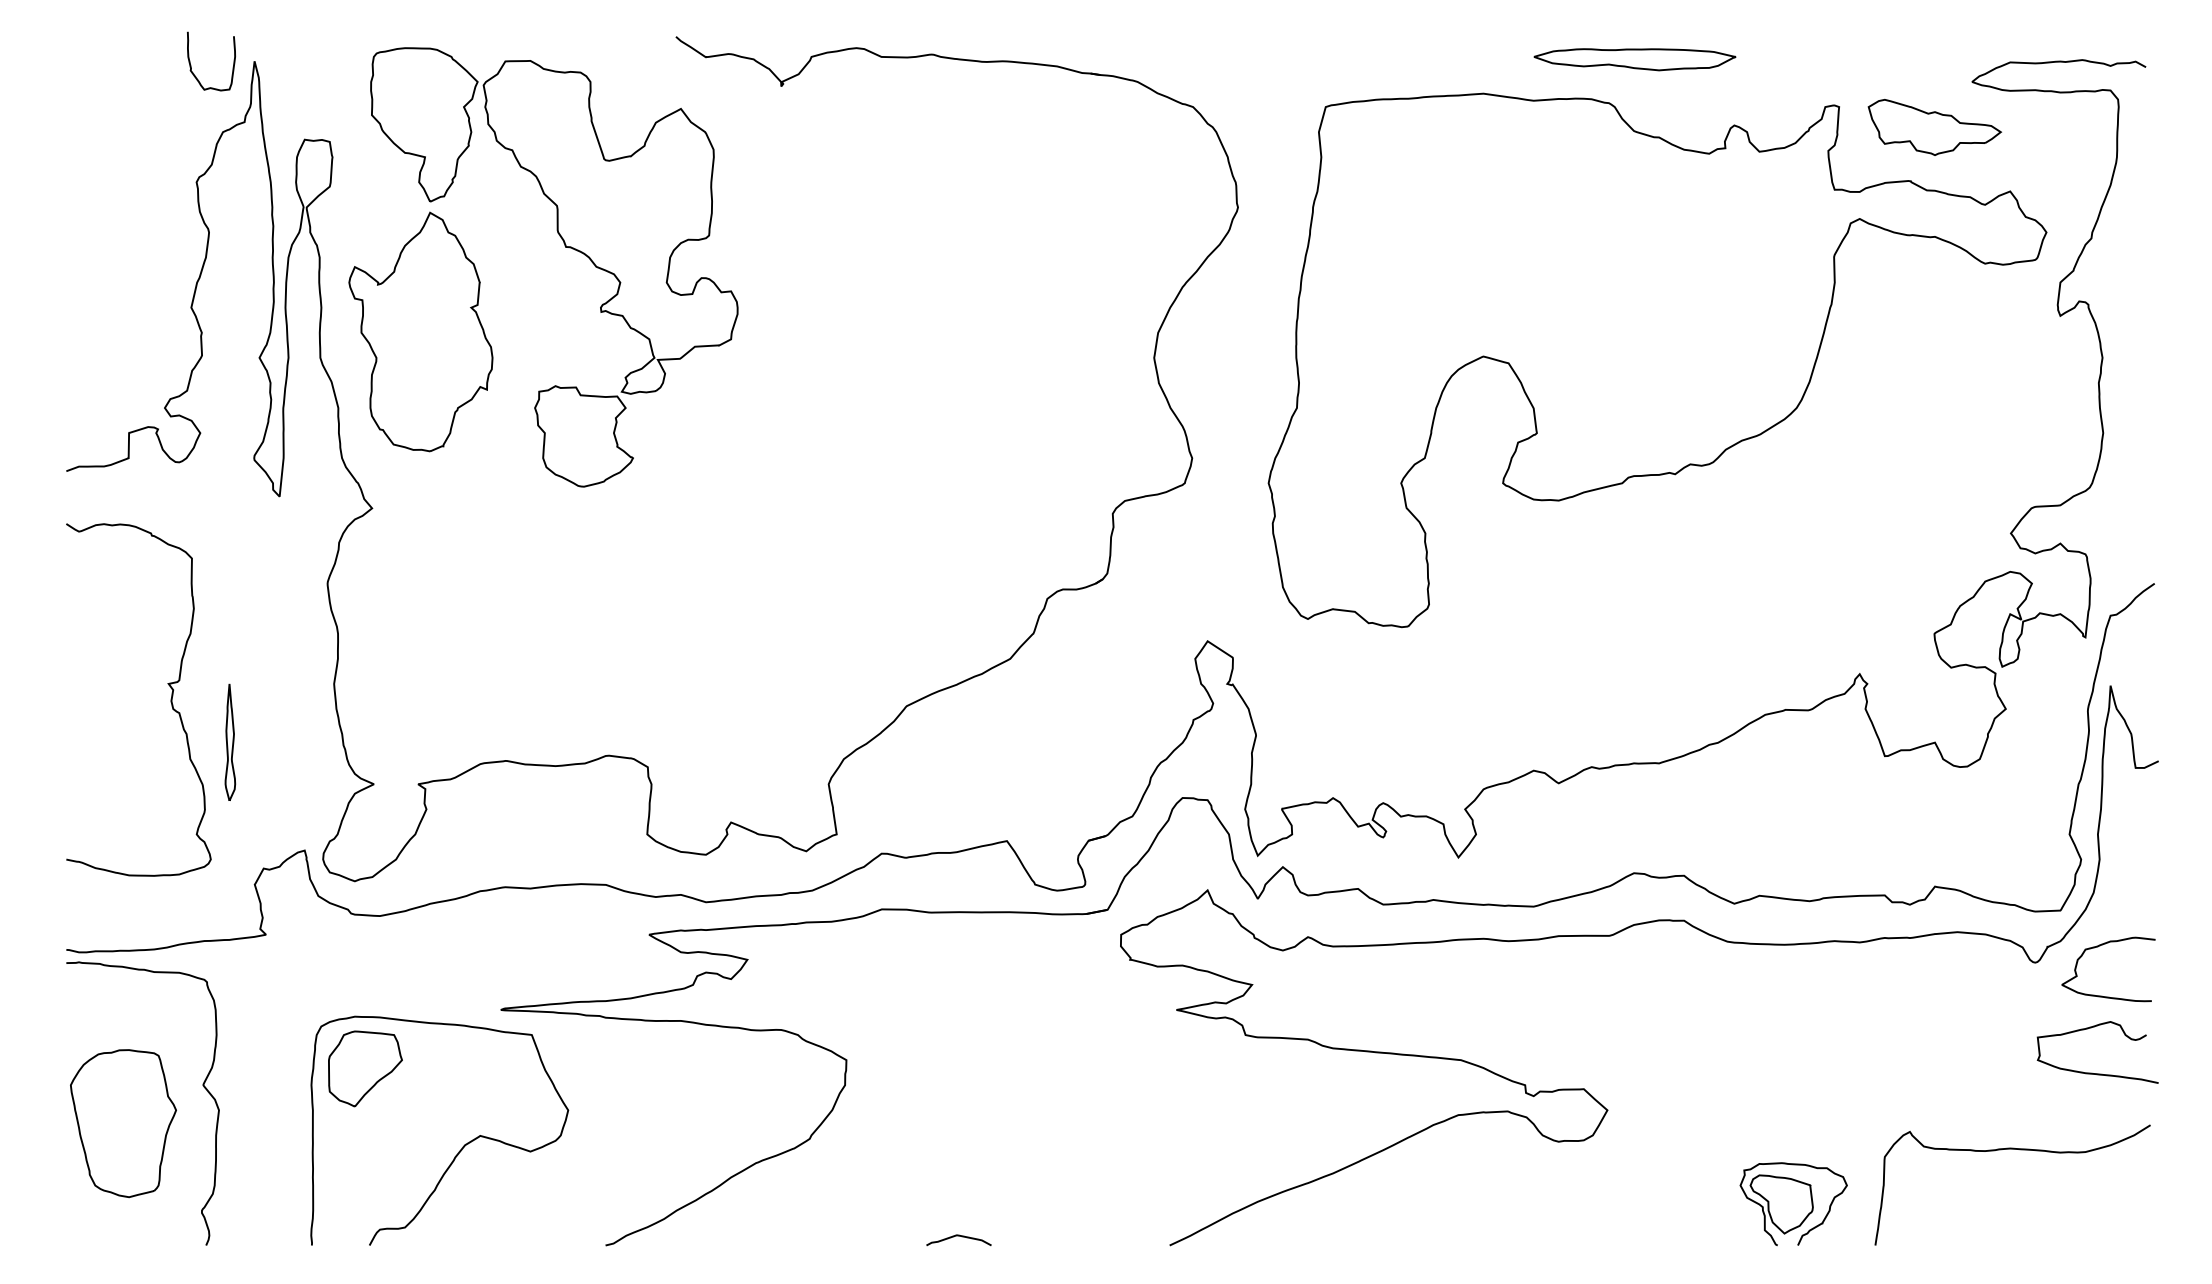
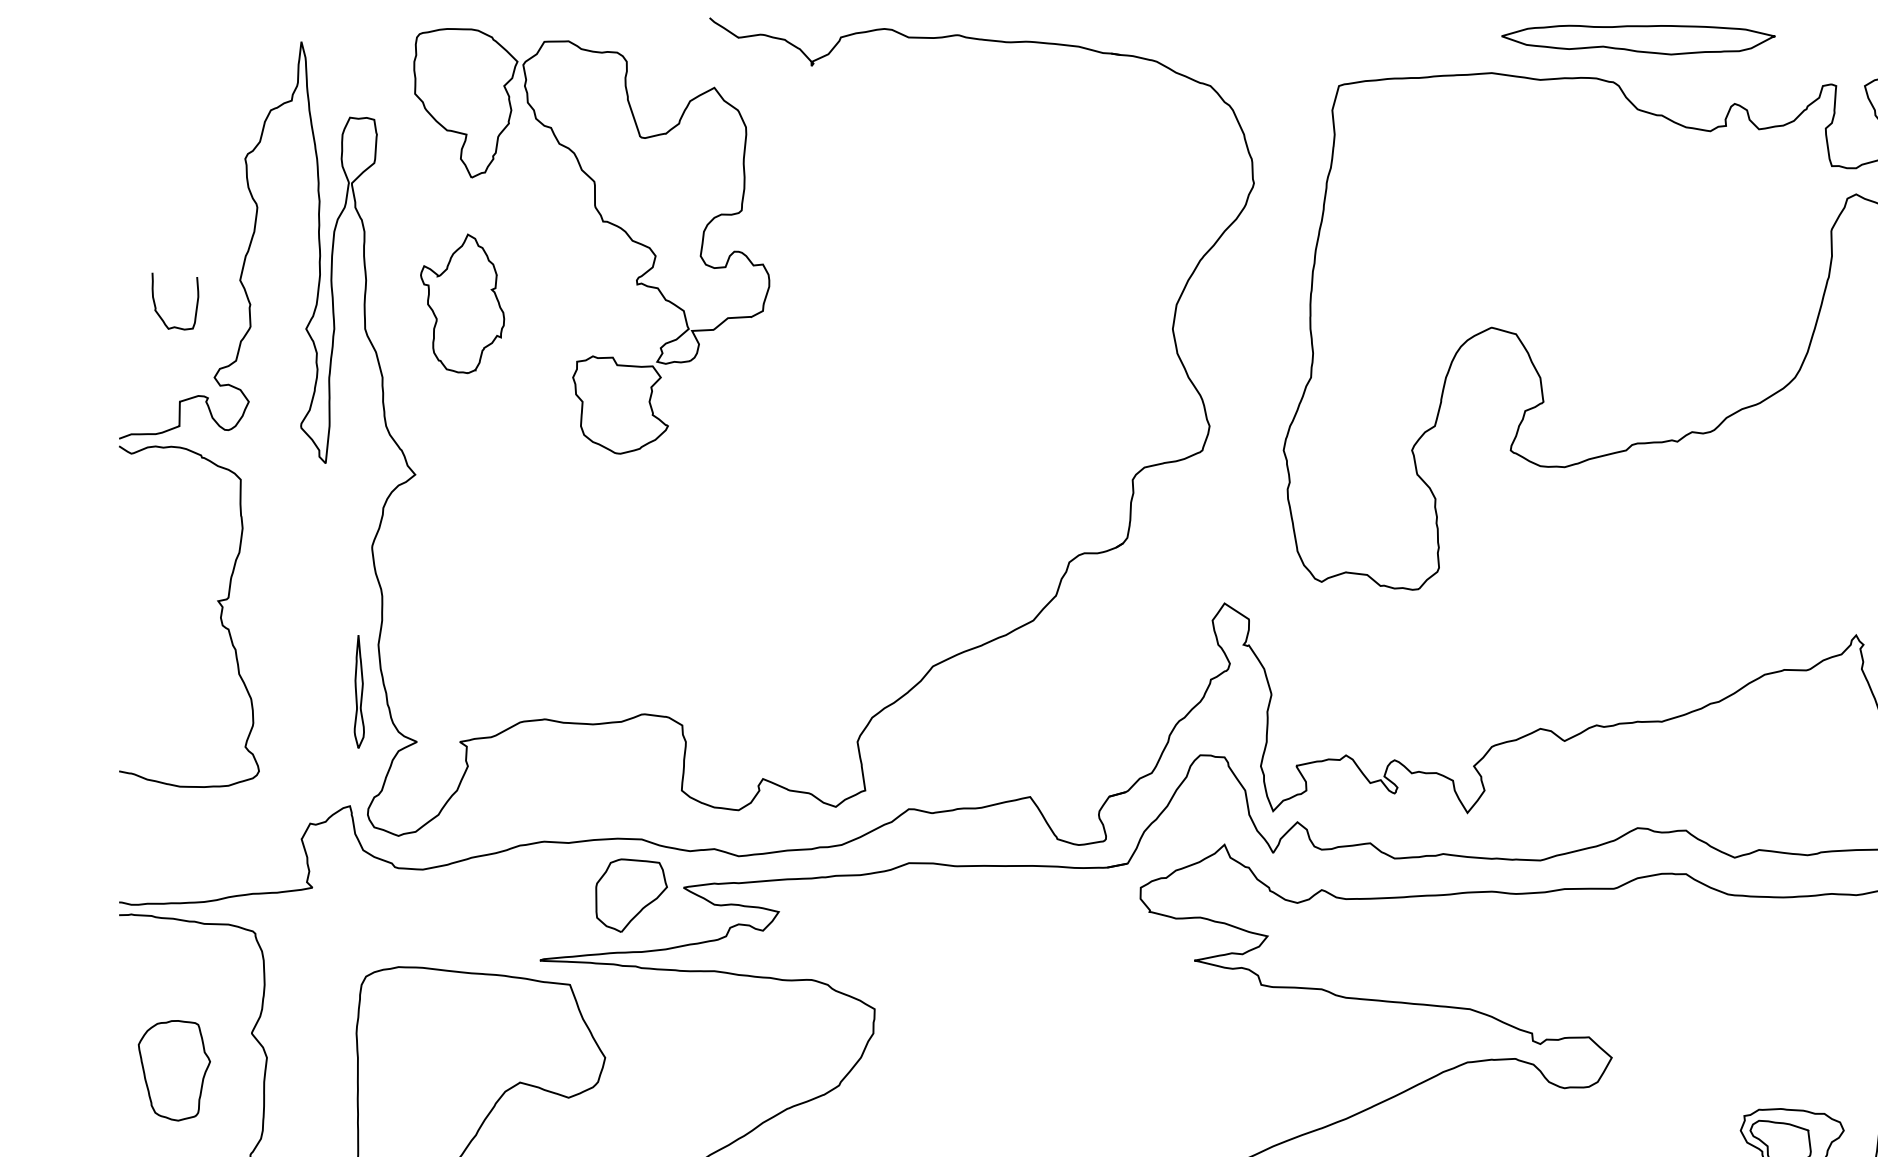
part: (1634, 59) -> (1638, 39), size x1.4
curve: (191, 65) -> (156, 305), moved
part: (420, 331) -> (462, 303), size x0.6
curve: (170, 699) -> (219, 616), moved
part: (230, 741) -> (359, 690), moved
part: (365, 1068) -> (631, 895), moved
part: (123, 1123) -> (174, 1070), size x0.7

